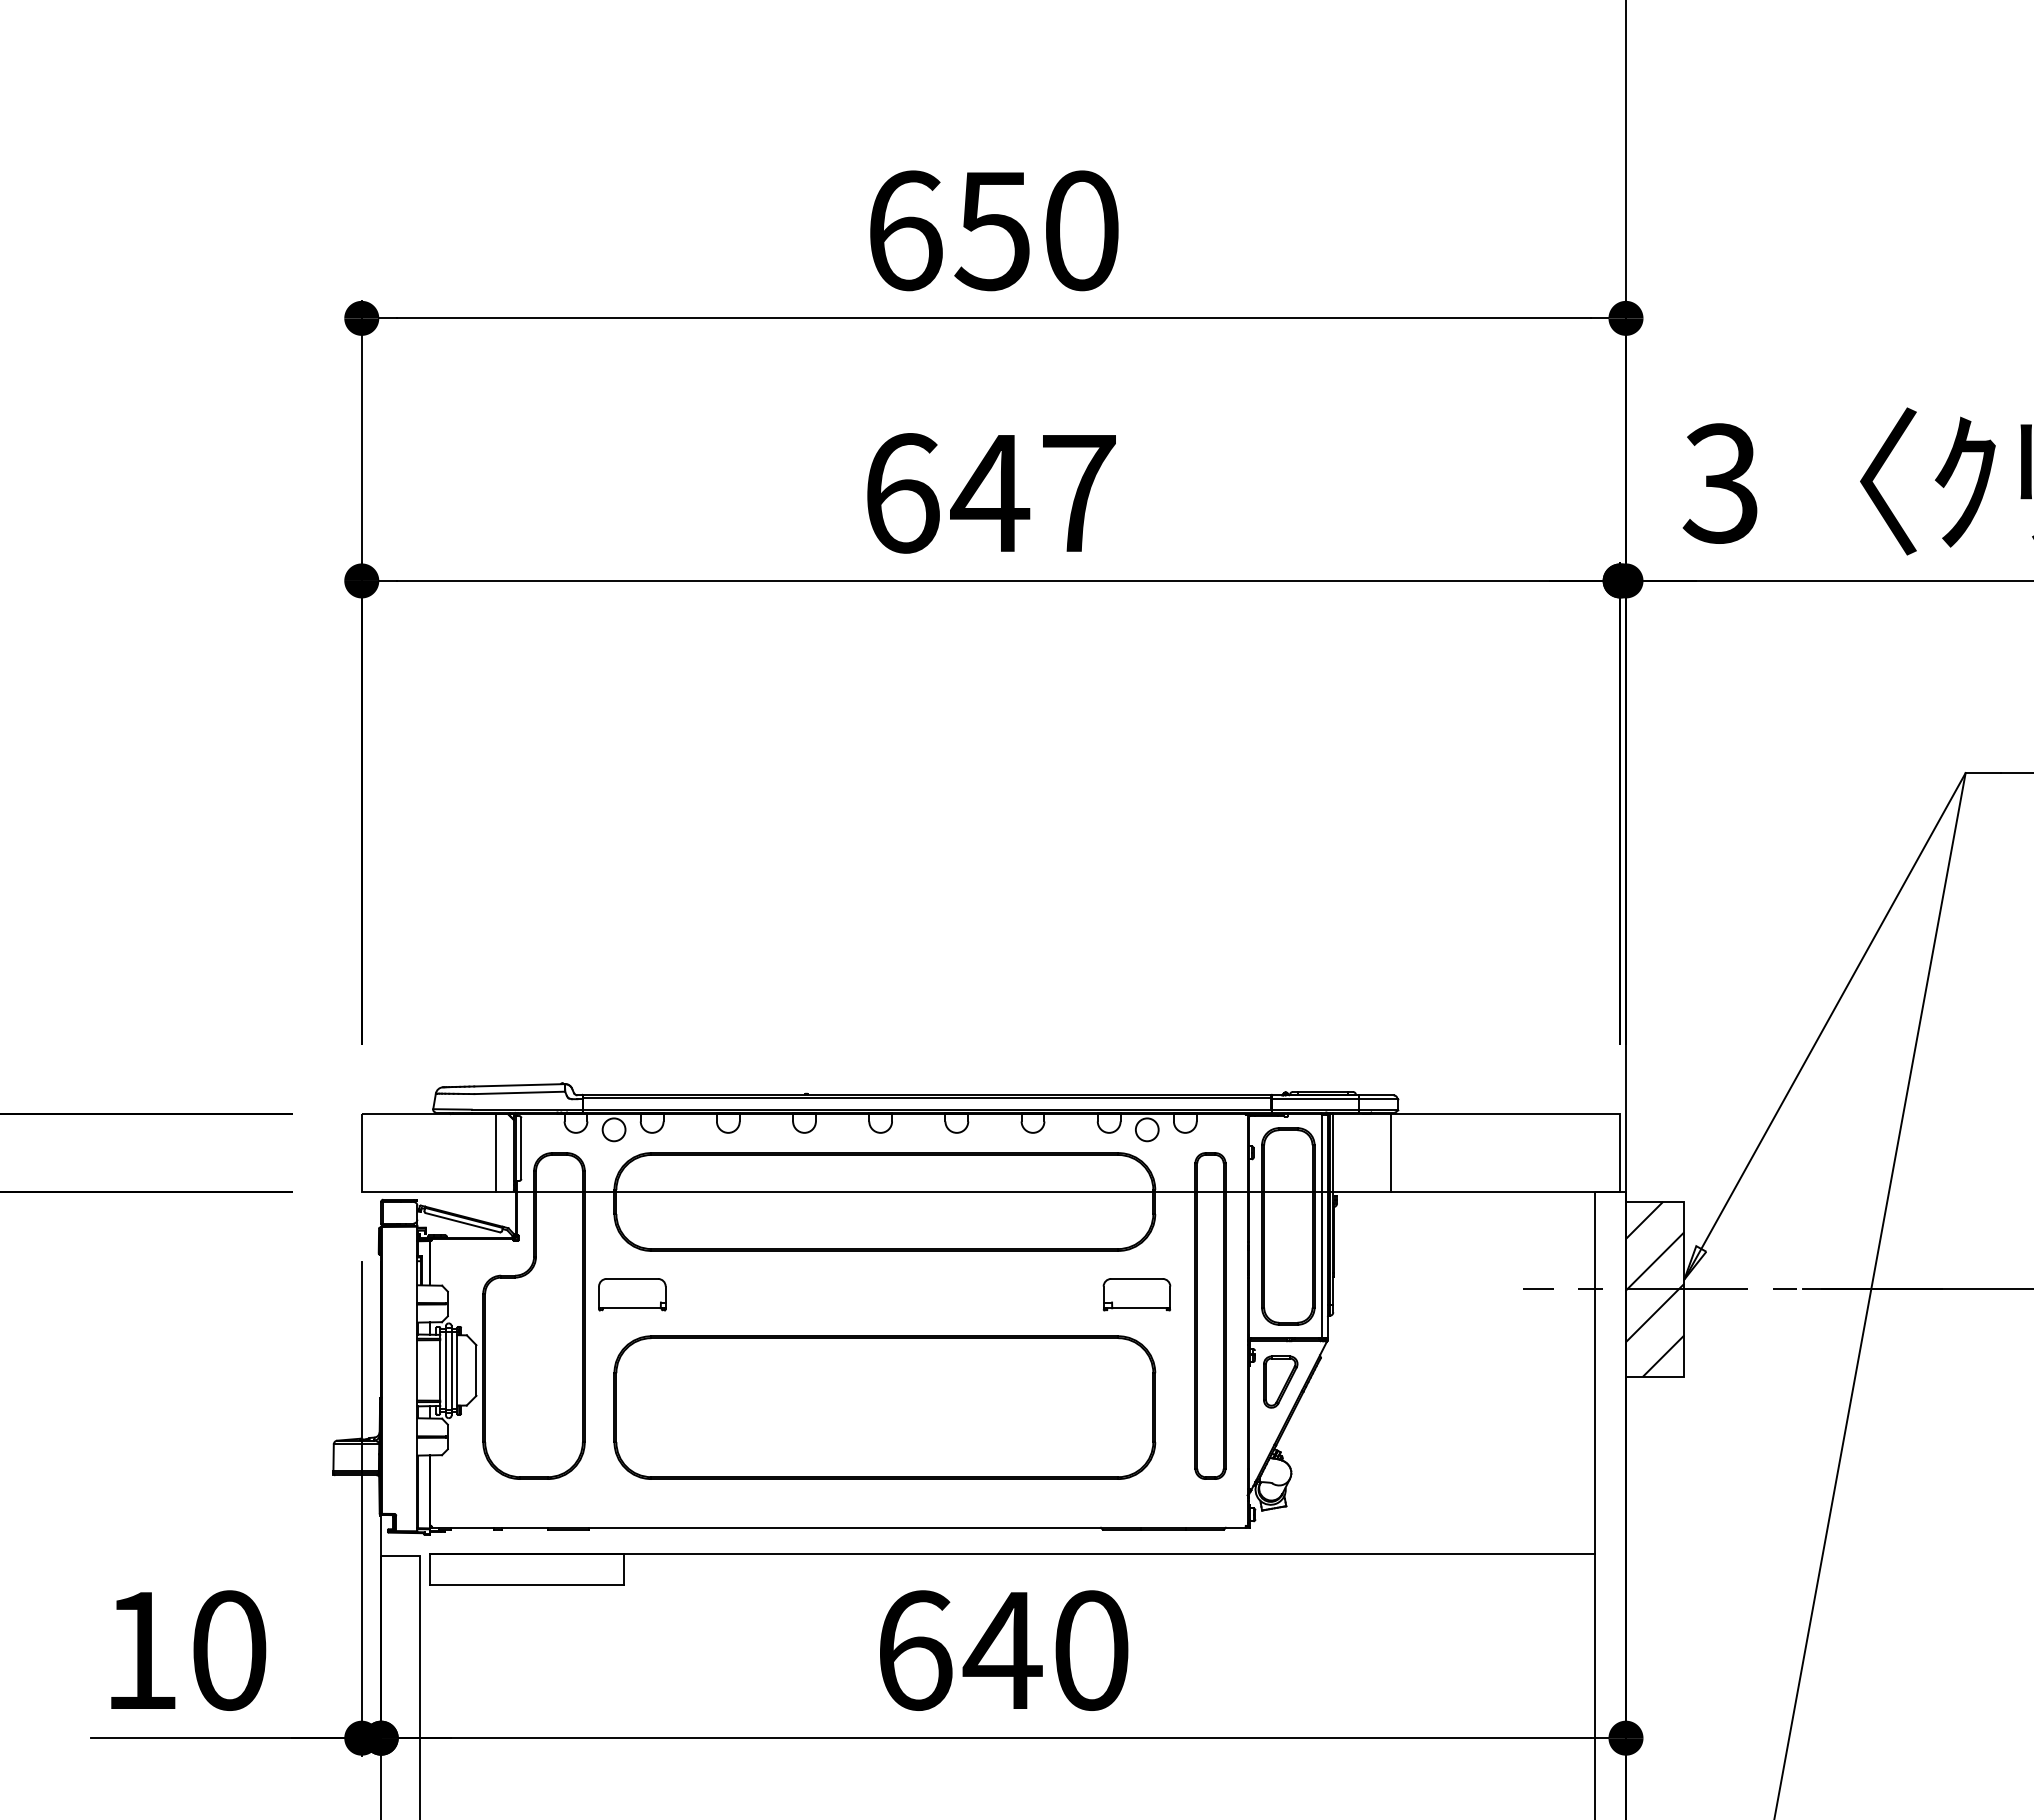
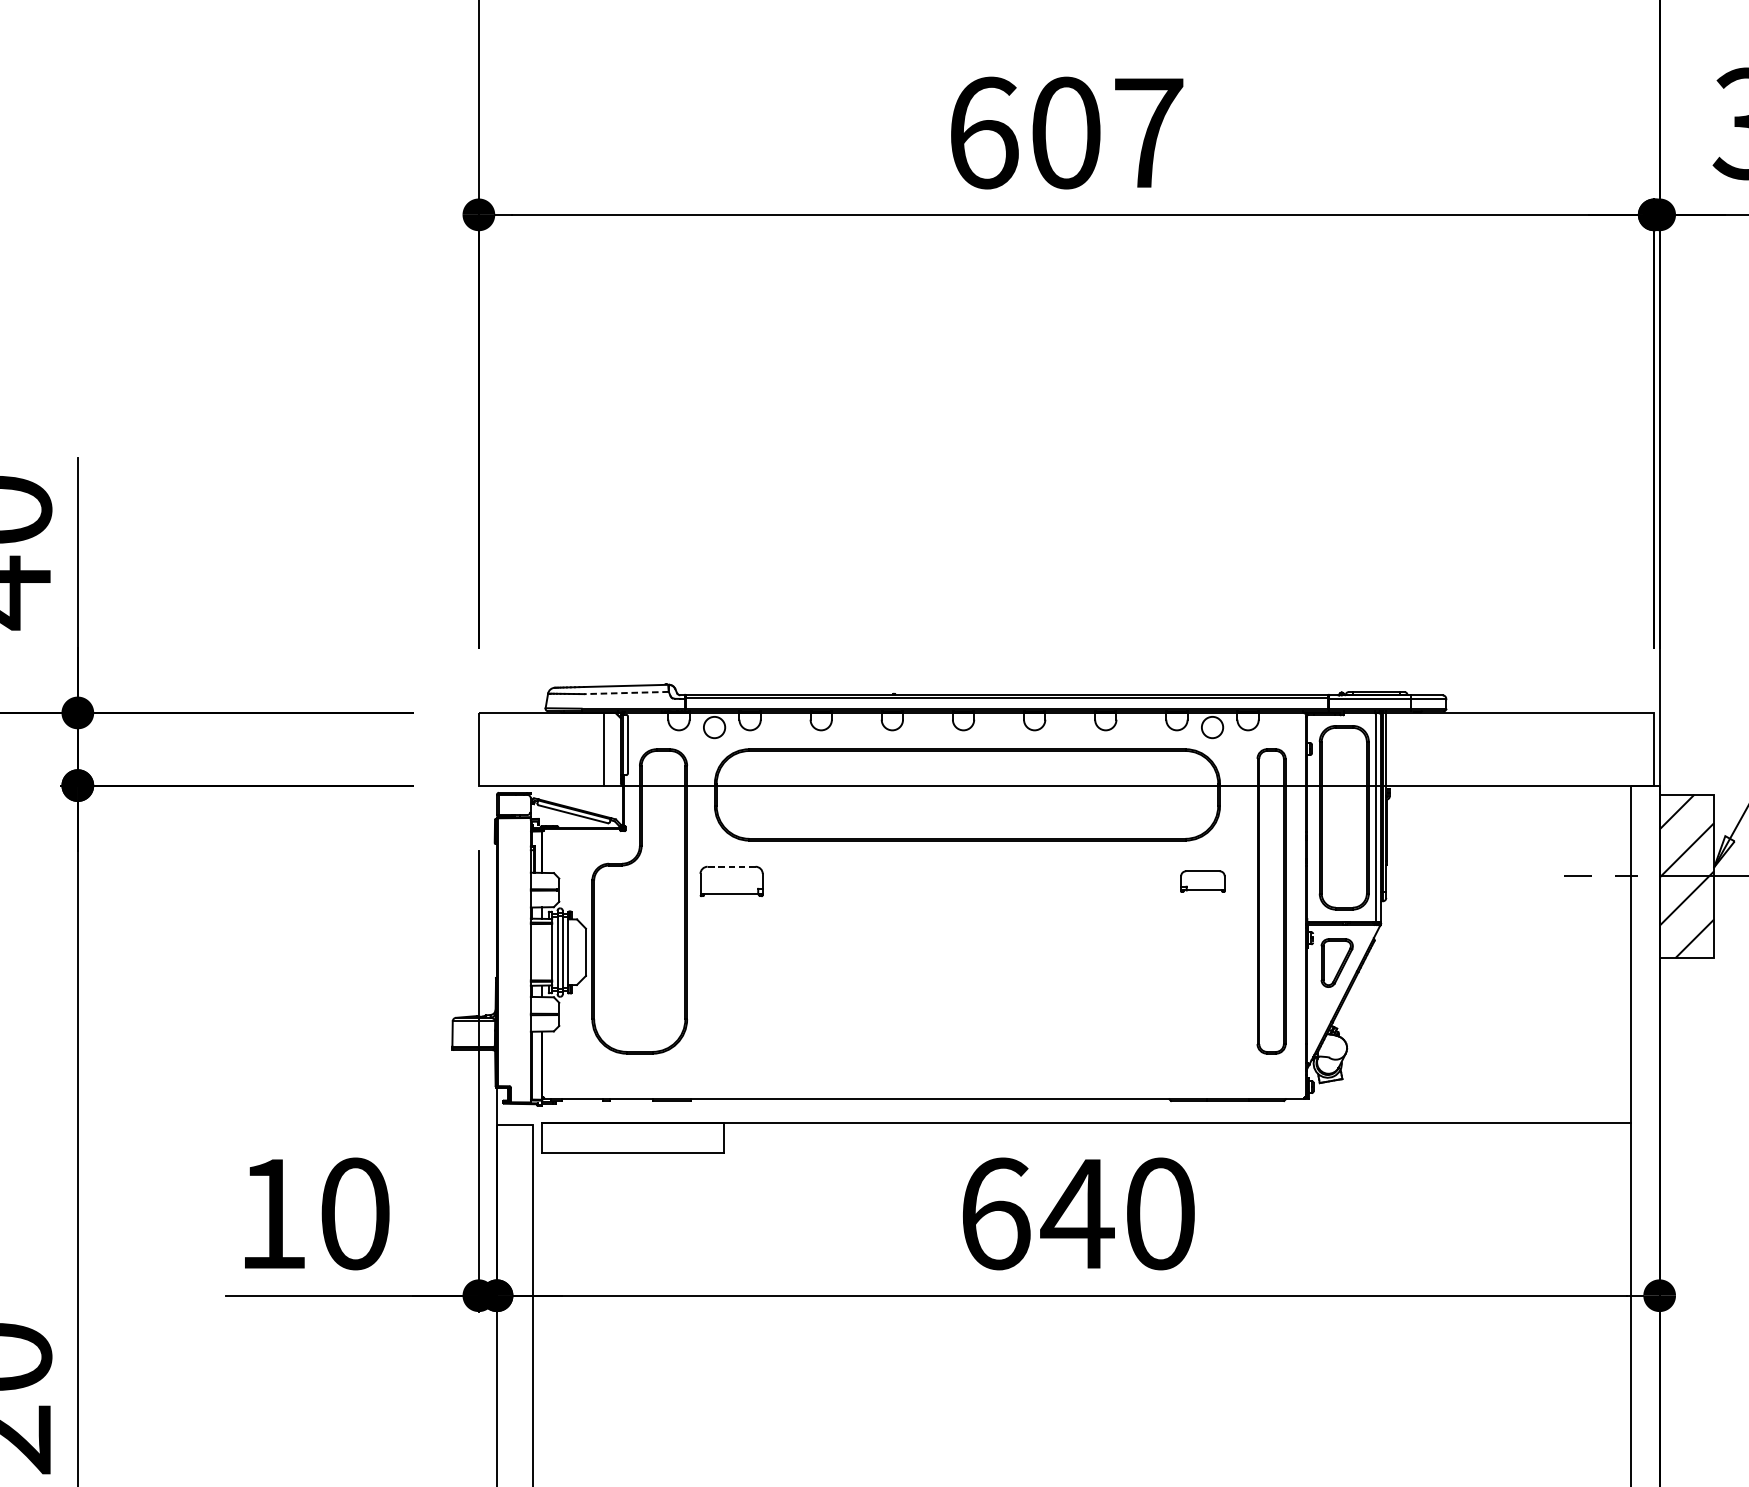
text: (990, 493) -> (1066, 133), 647 -> 607
line: (519, 1092) -> (626, 692), solid -> dashed
line: (1390, 1153) -> (1439, 749), removed
line: (632, 1278) -> (731, 866), solid -> dashed
part: (1136, 1294) -> (1202, 881), size x0.7
part: (884, 1407) -> (967, 986), removed

